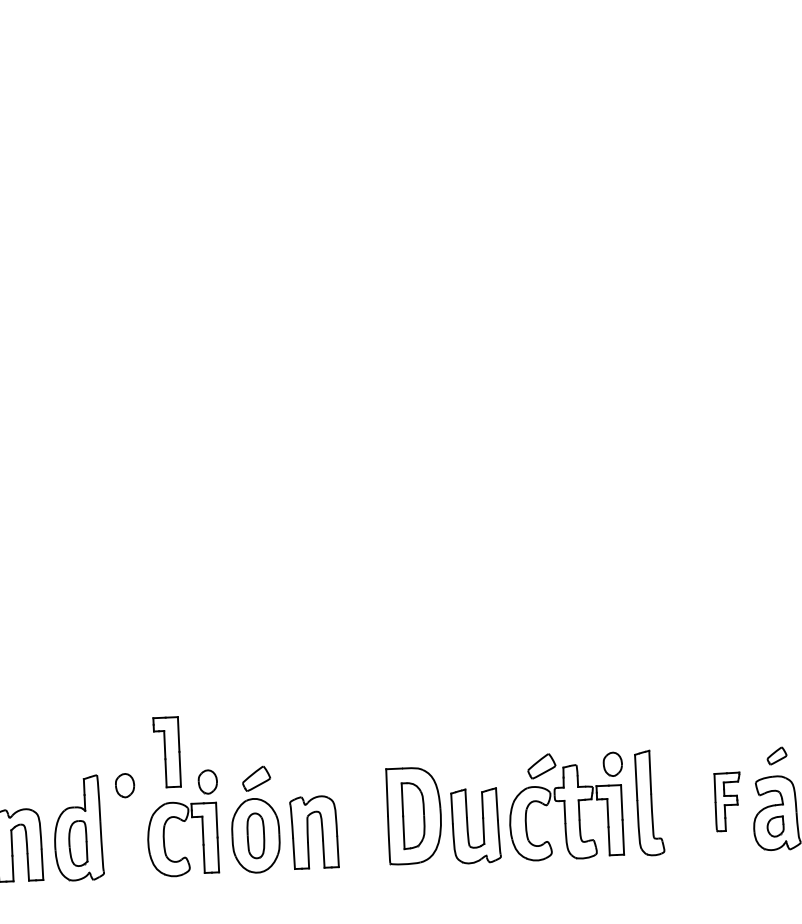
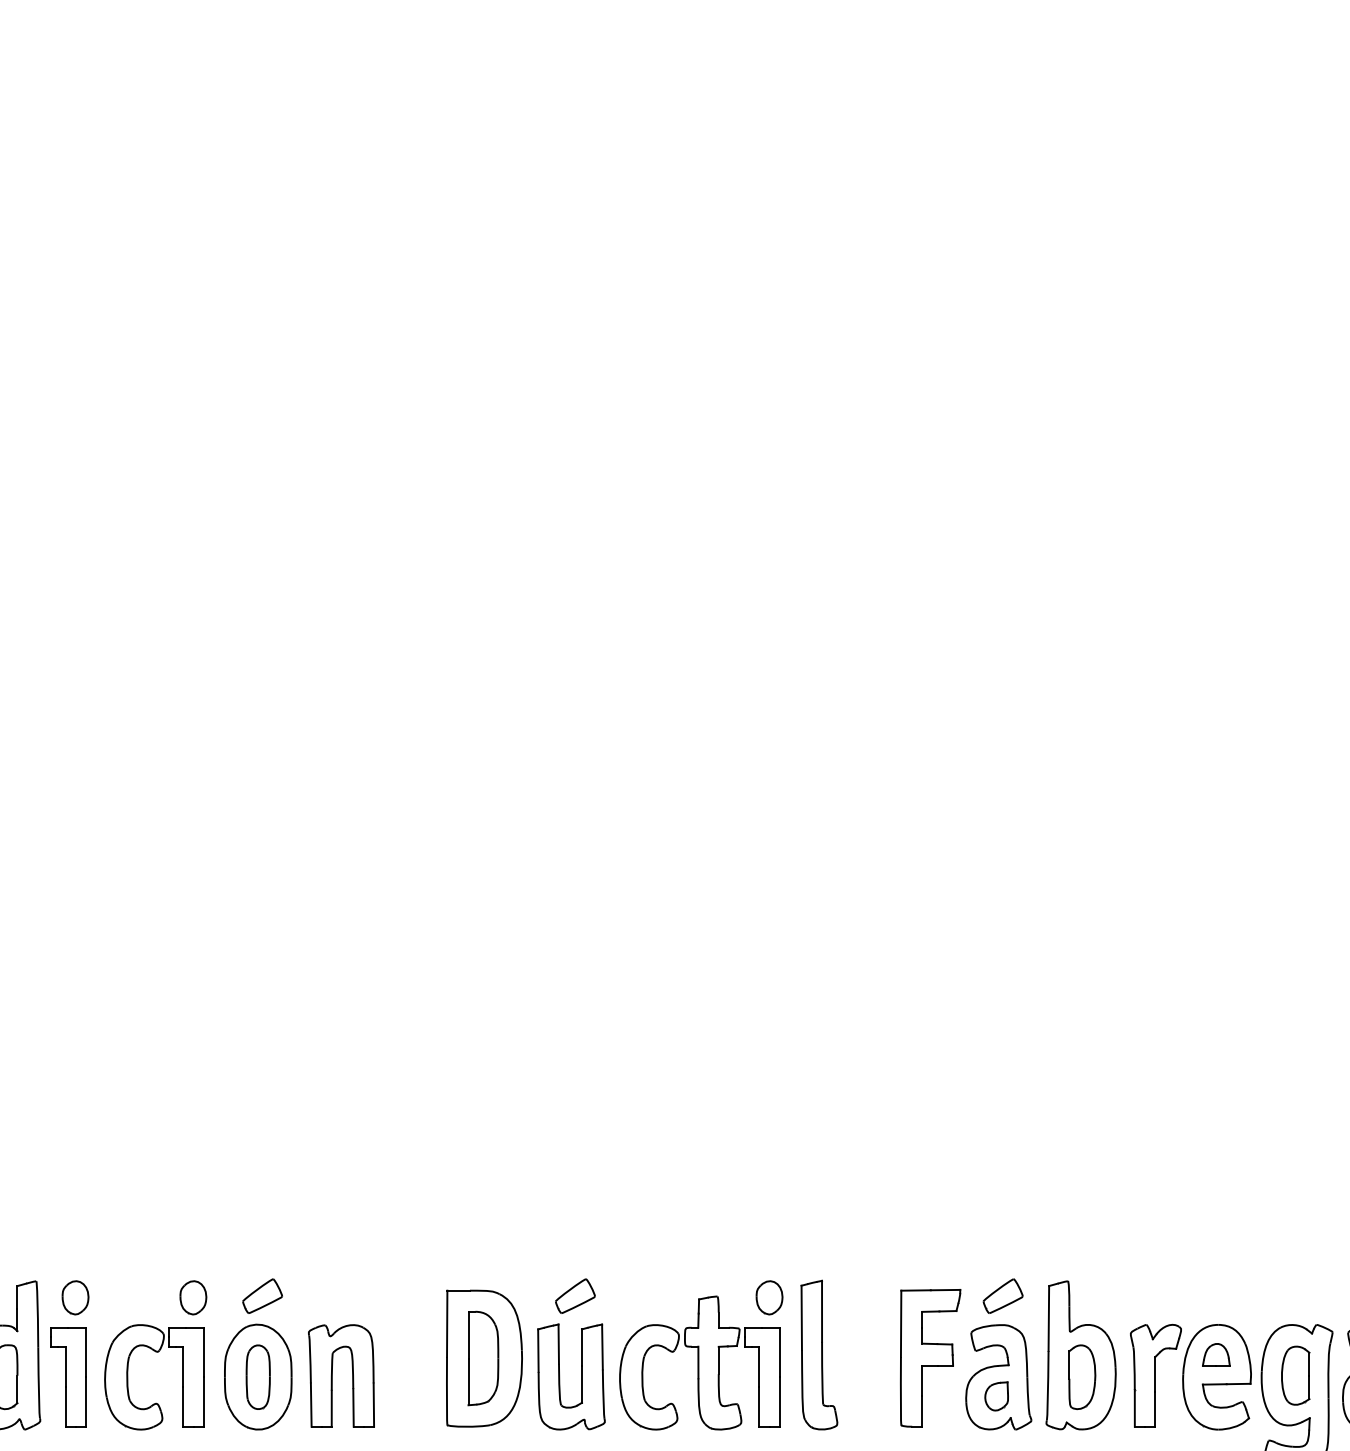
part: (167, 752) -> (68, 1377), moved
part: (776, 755) -> (1002, 1295), size x1.43
part: (541, 765) -> (575, 1295), moved
part: (727, 802) -> (930, 1358), size x1.67

